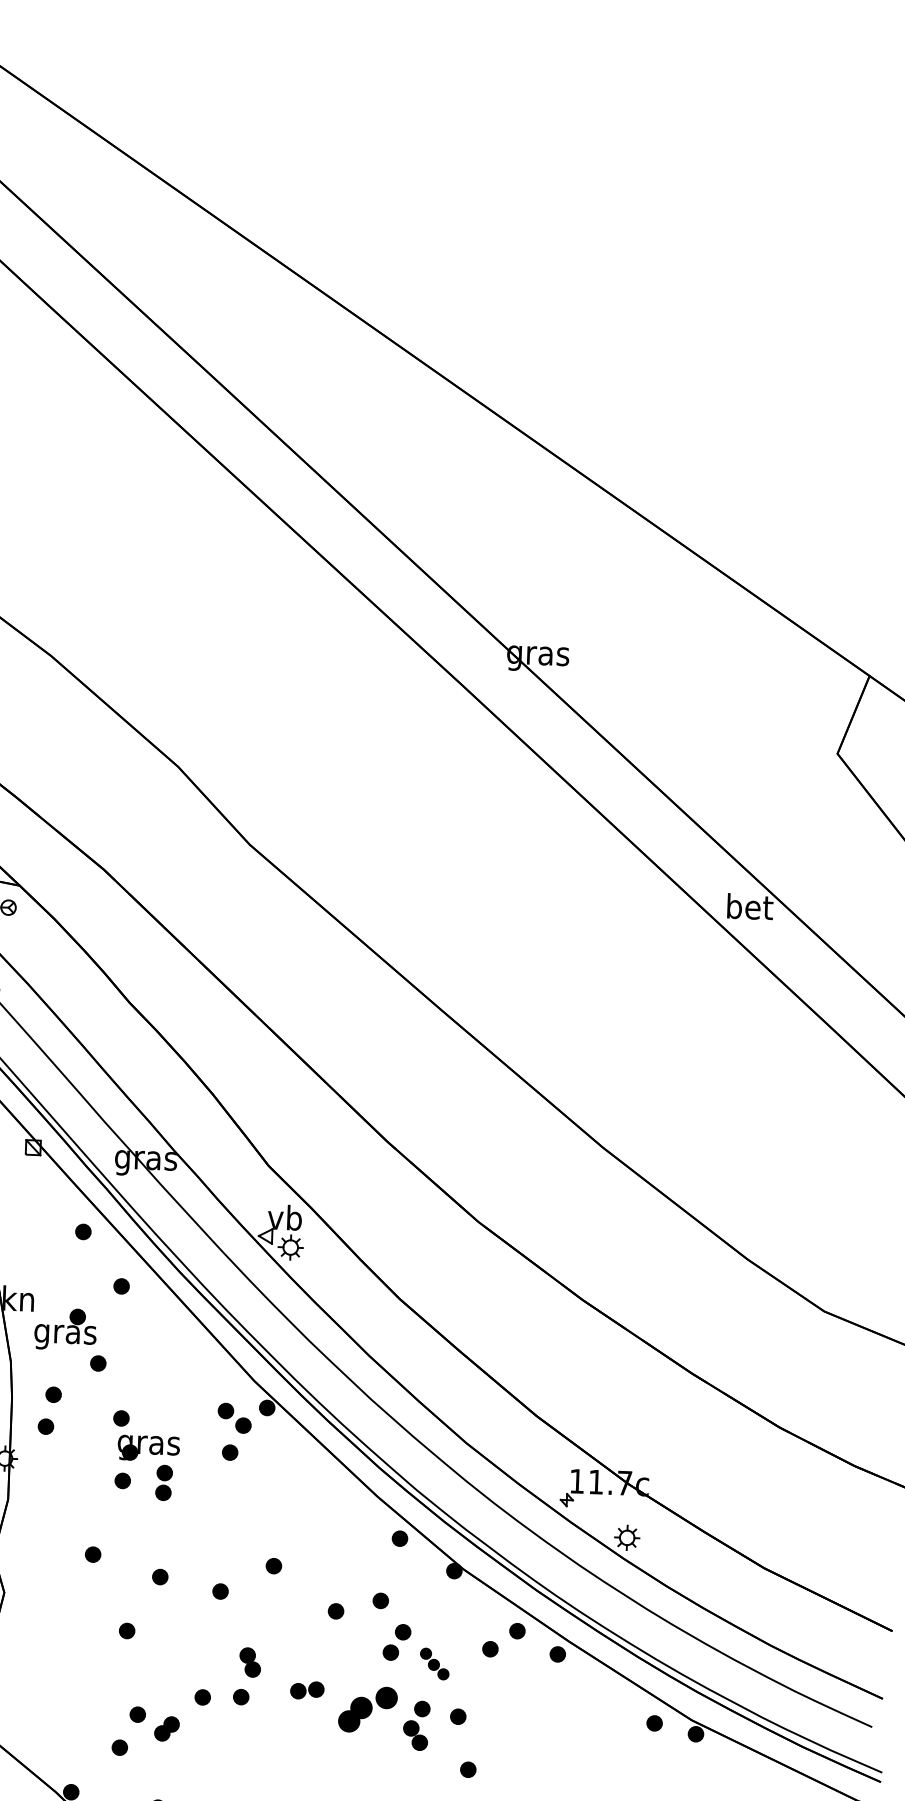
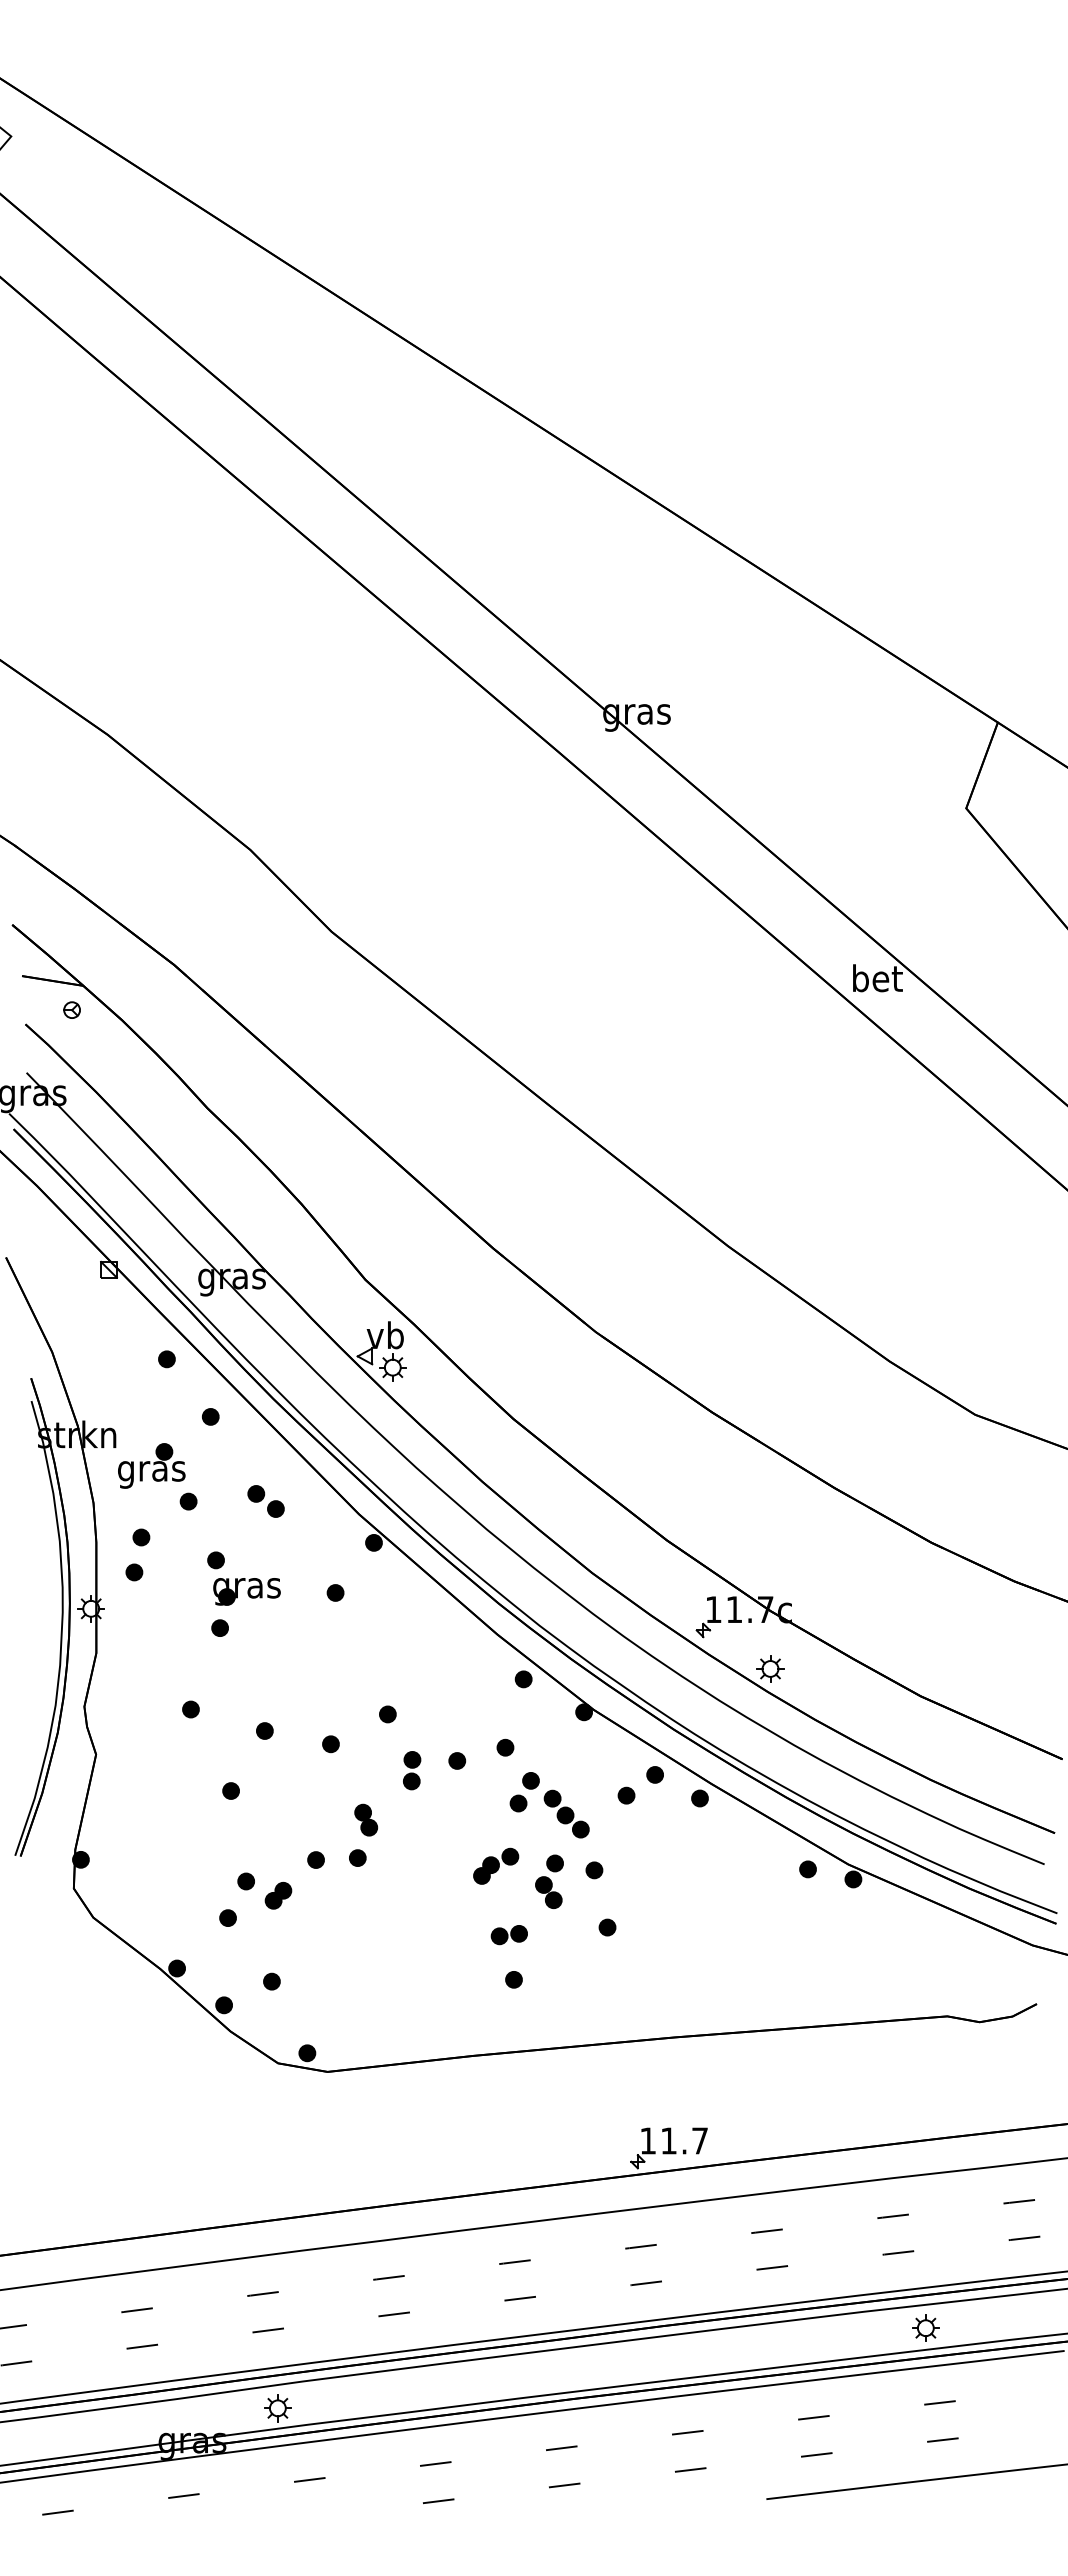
part: (234, 1418) -> (265, 1501), moved
part: (164, 1482) -> (412, 1770), moved
part: (434, 1663) -> (566, 1813), size x1.43
part: (306, 1690) -> (508, 1935), moved
part: (368, 1708) -> (496, 1865), size x0.71

